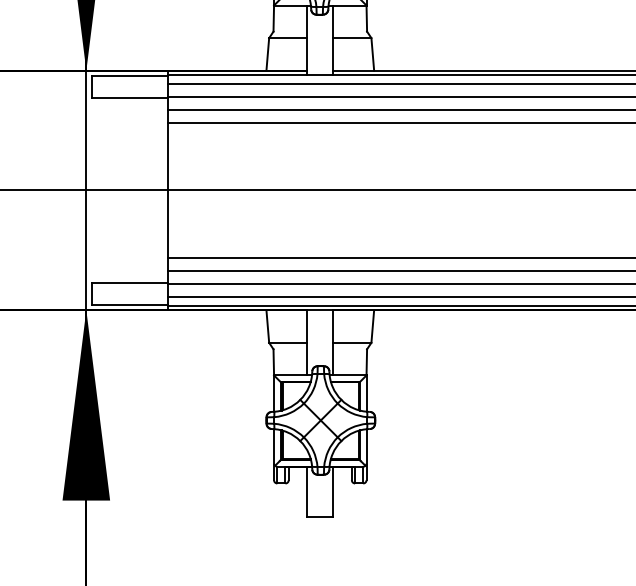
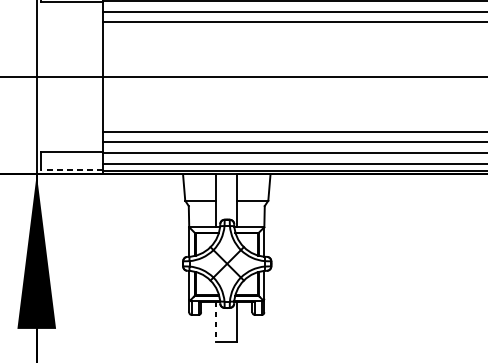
line: (129, 304) -> (71, 169), solid -> dashed
line: (307, 492) -> (216, 322), solid -> dashed

